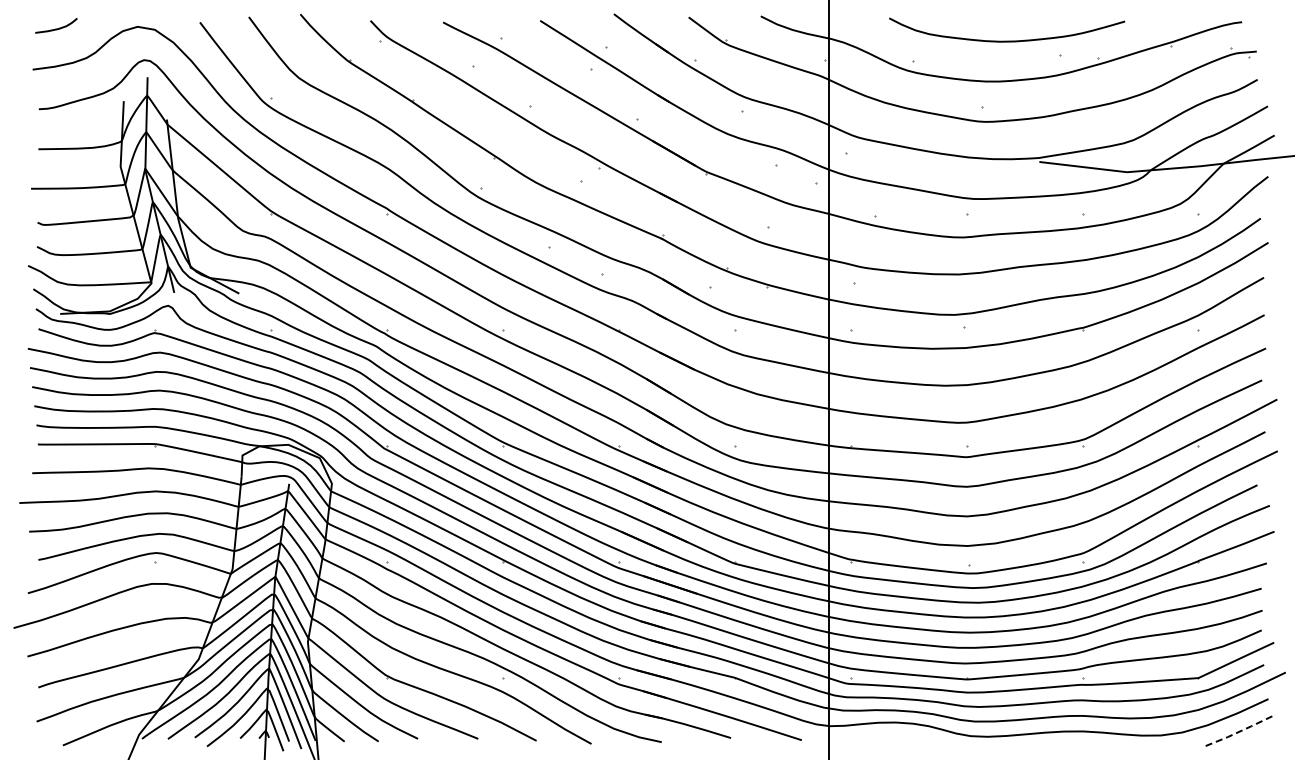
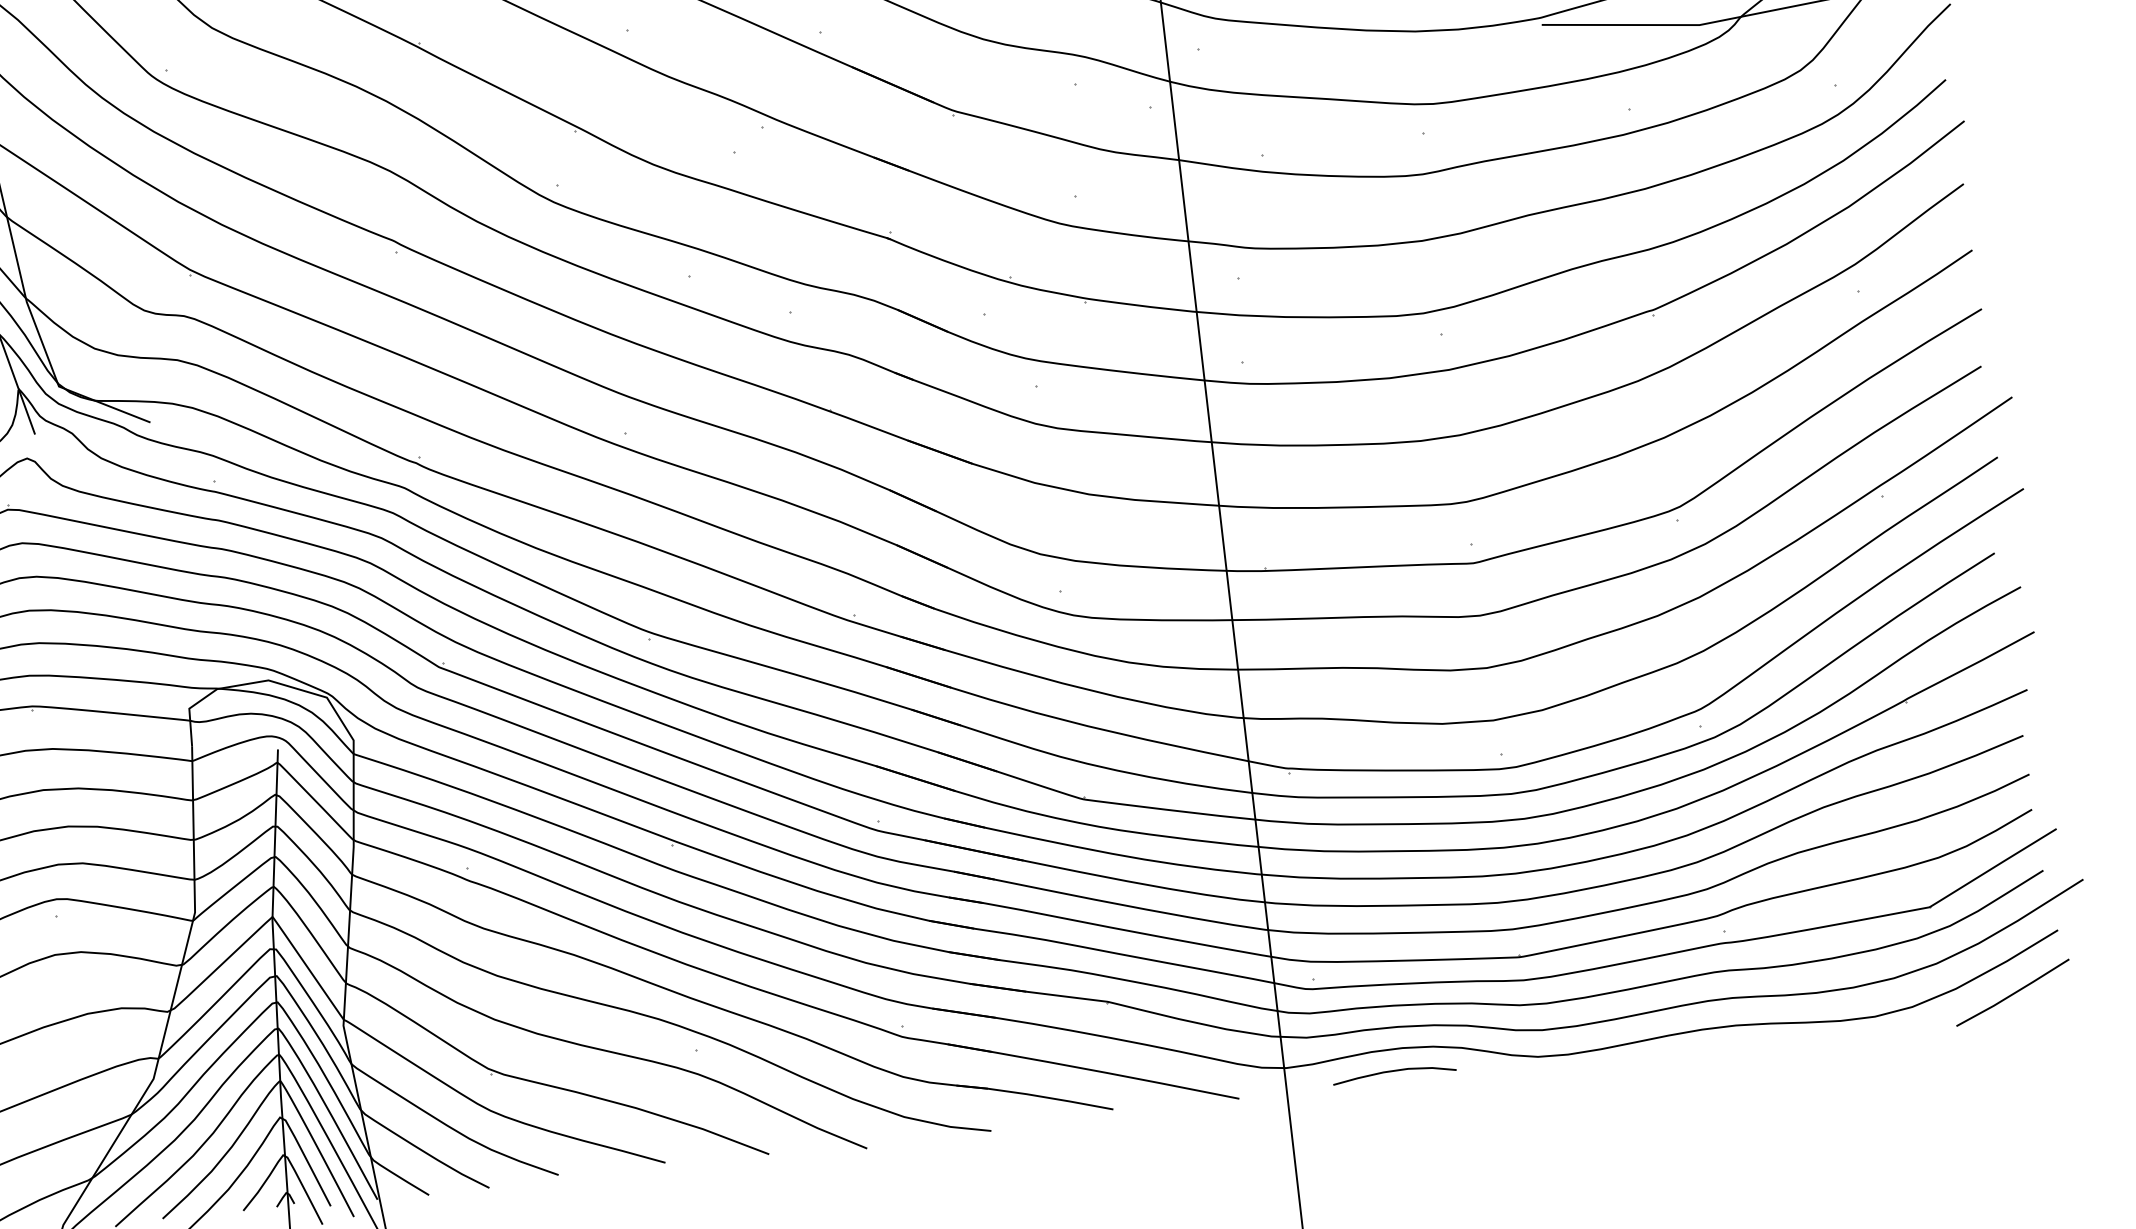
line: (1239, 731) -> (2013, 993), dashed -> solid
curve: (889, 735) -> (1393, 1072), added

